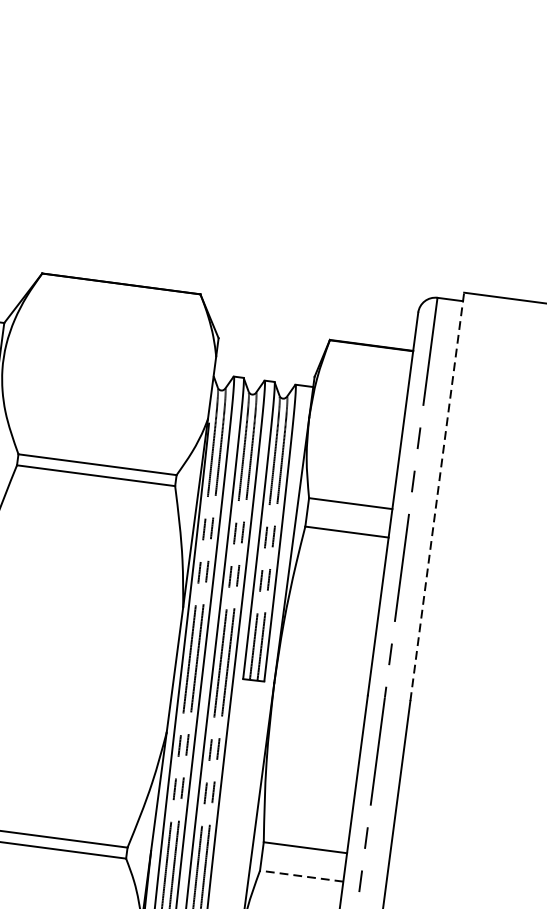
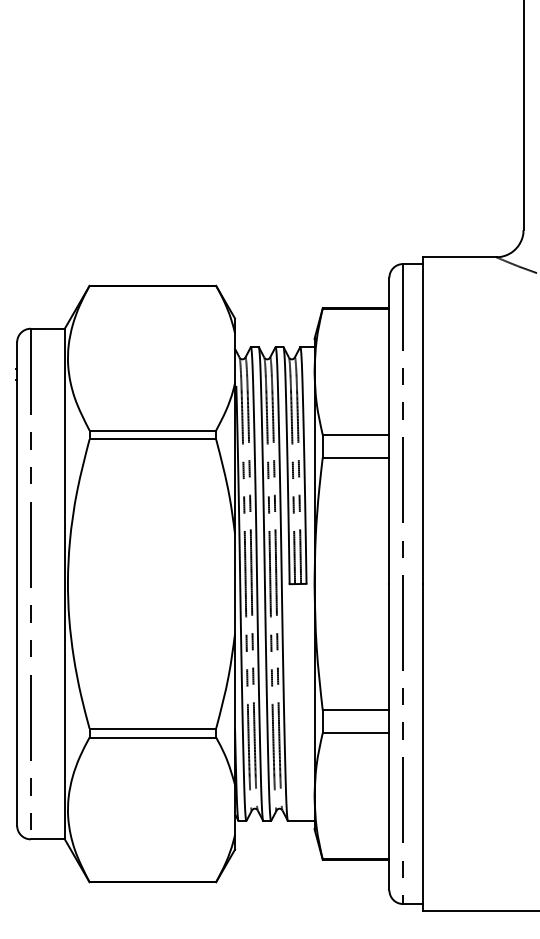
line: (437, 496) -> (423, 420), dashed -> solid
line: (300, 876) -> (355, 733), dashed -> solid

